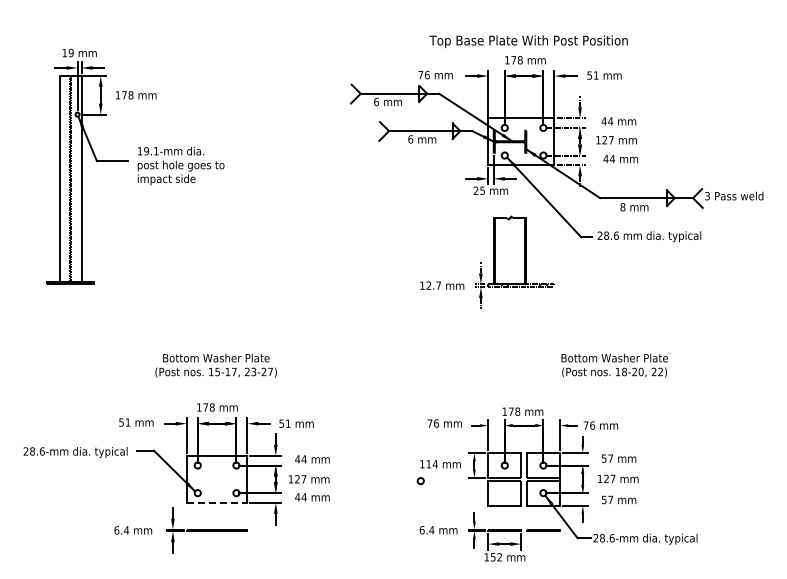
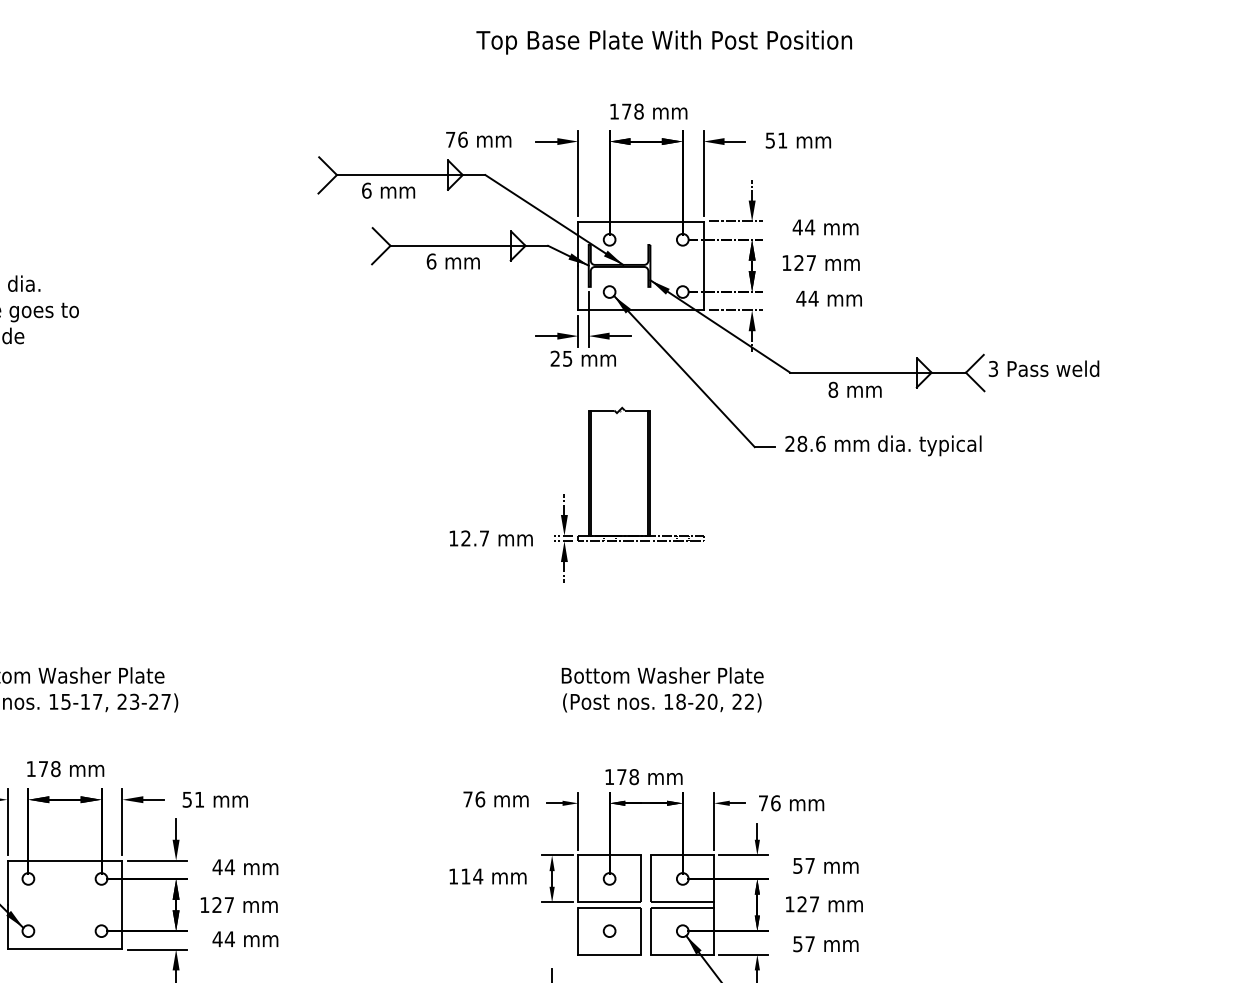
text: (528, 41) -> (663, 42), moved
text: (614, 365) -> (662, 689), moved
circle: (420, 481) -> (609, 931), moved
line: (217, 502) -> (65, 948), dashed -> solid

